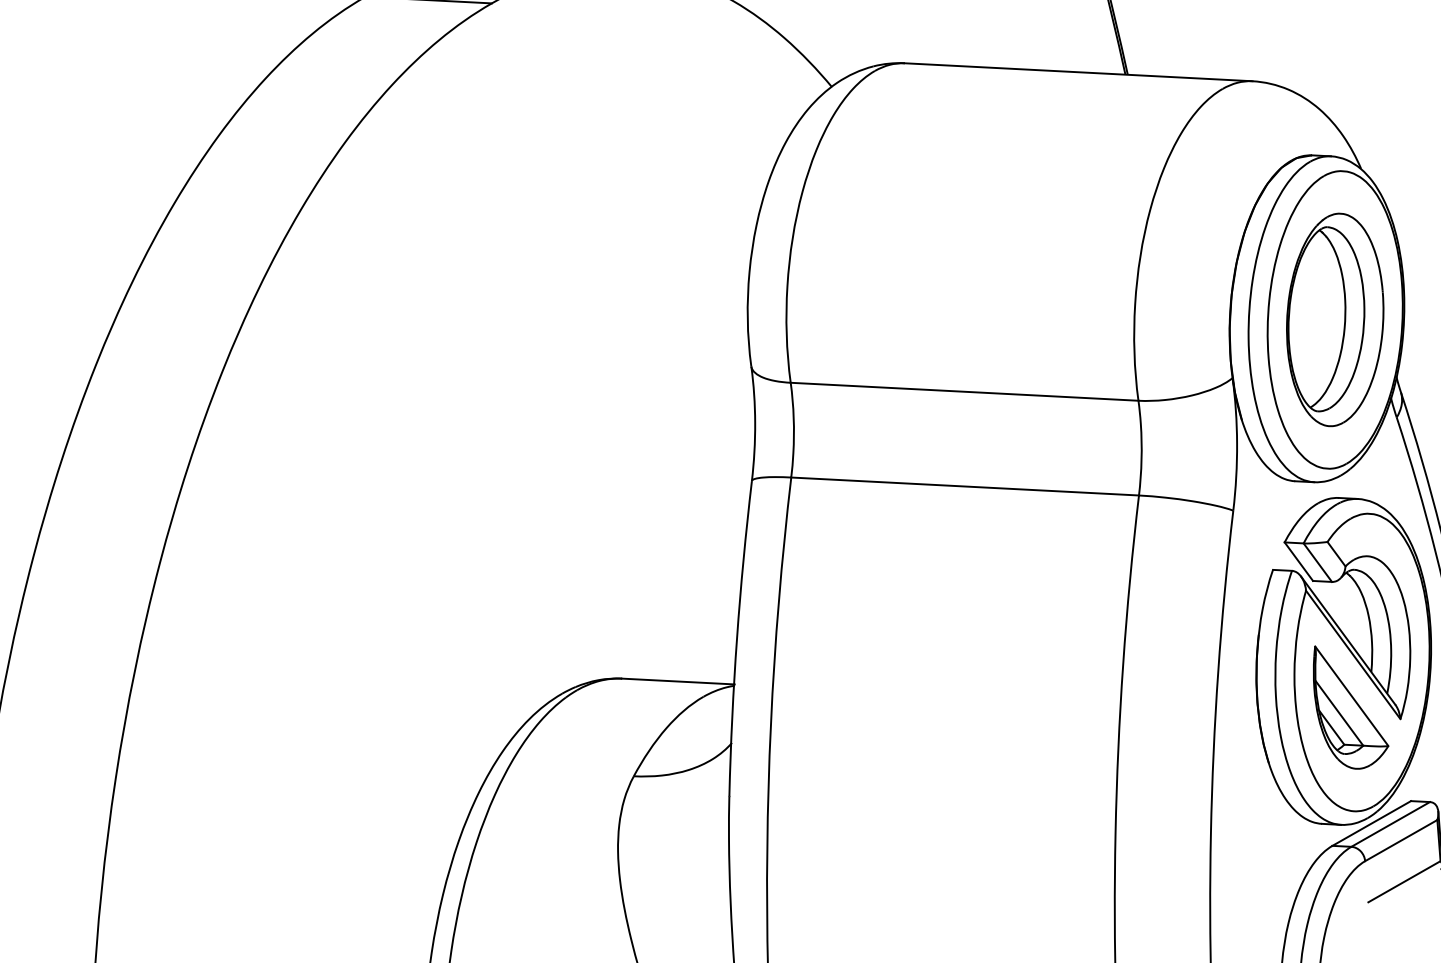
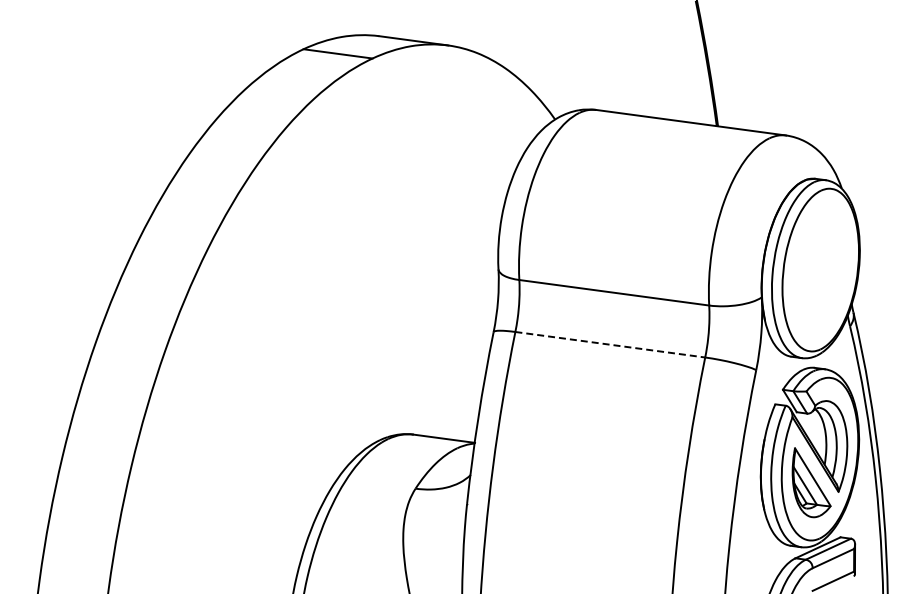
part: (1334, 320) -> (820, 270), removed
line: (965, 486) -> (610, 344), solid -> dashed

